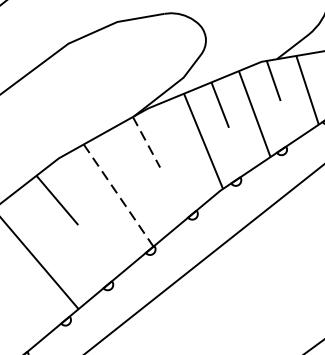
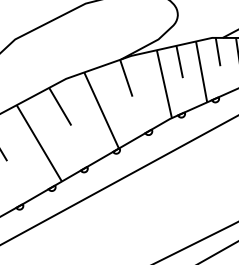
line: (146, 142) -> (126, 78), dashed -> solid
line: (118, 195) -> (101, 110), dashed -> solid

